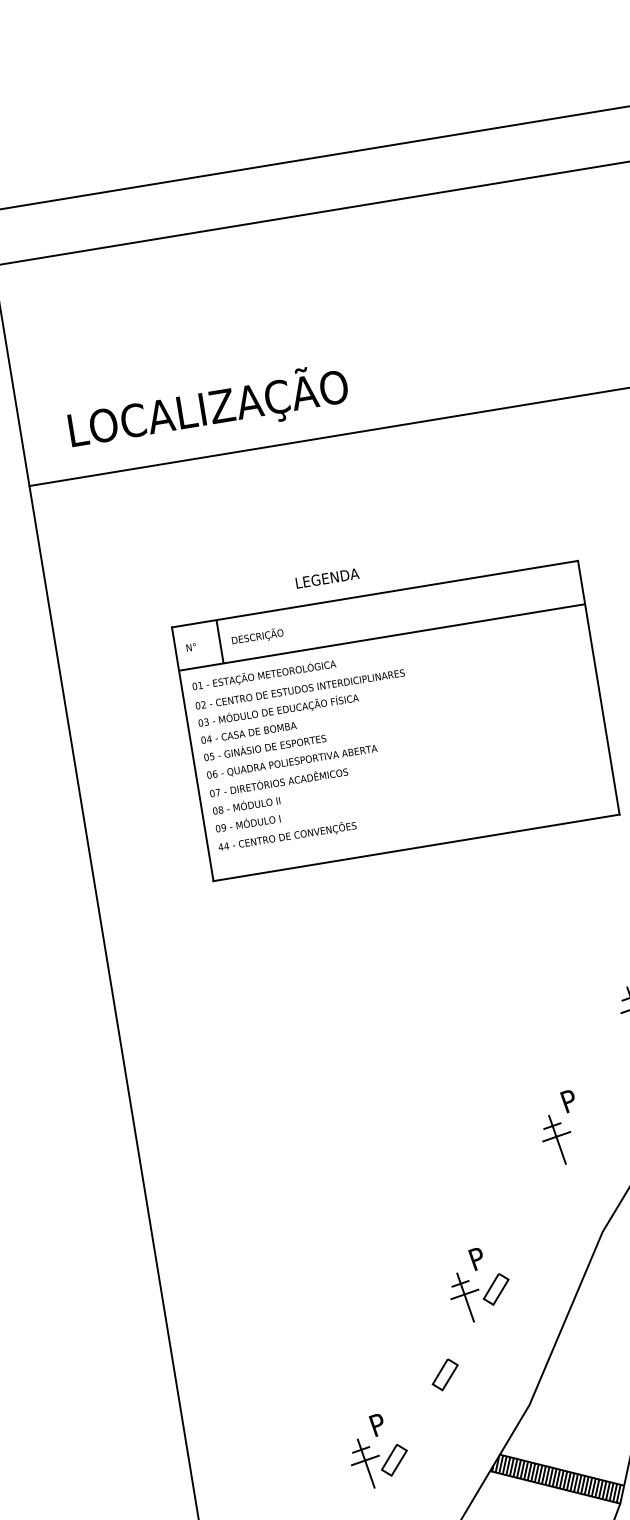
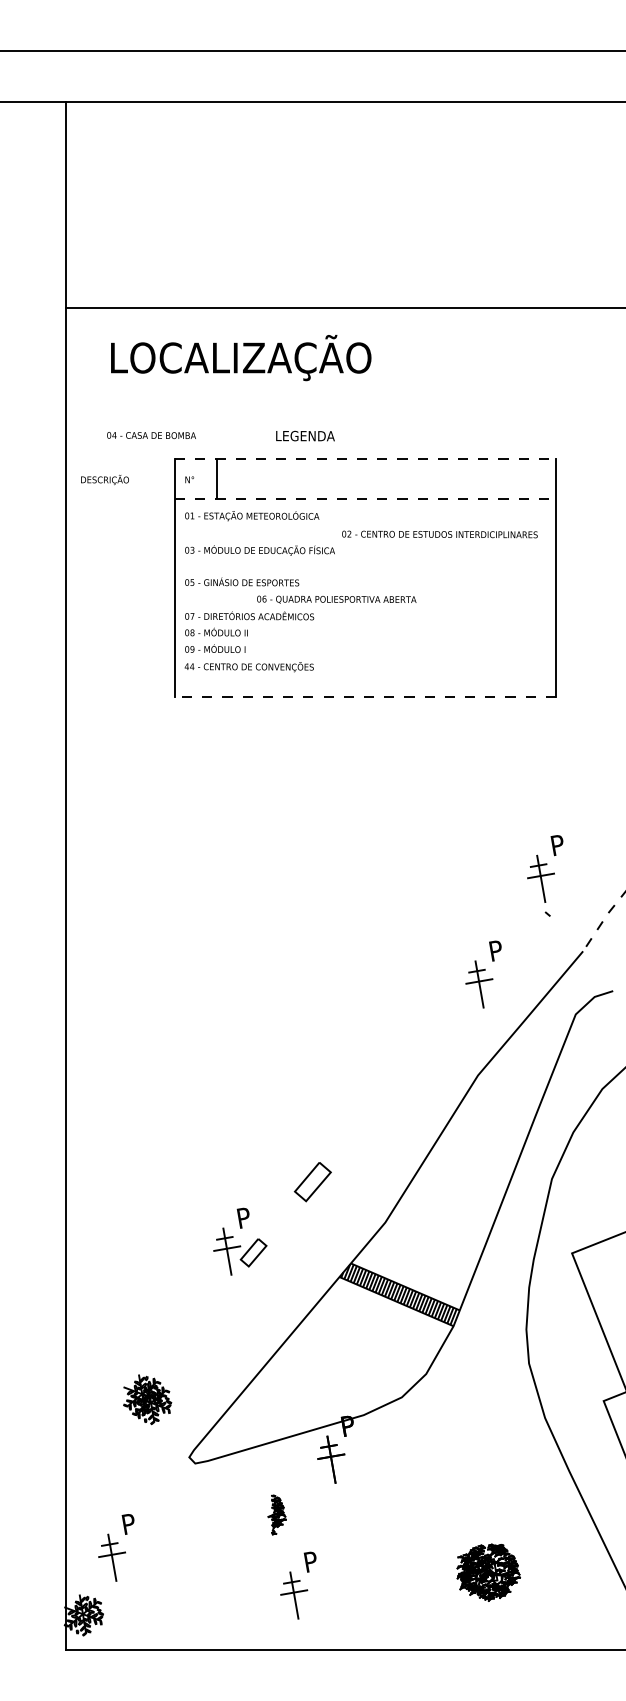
text: (208, 408) -> (241, 358), moved
text: (327, 577) -> (305, 435), moved
line: (376, 593) -> (366, 458), solid -> dashed
text: (257, 636) -> (104, 479), moved
line: (383, 637) -> (366, 499), solid -> dashed
text: (299, 689) -> (439, 534), moved
text: (248, 732) -> (151, 435), moved
text: (291, 761) -> (336, 599), moved
line: (416, 847) -> (365, 696), solid -> dashed
part: (559, 1128) -> (483, 974), moved
part: (479, 1284) -> (357, 1104), removed
part: (444, 1375) -> (312, 1182), size x1.4

